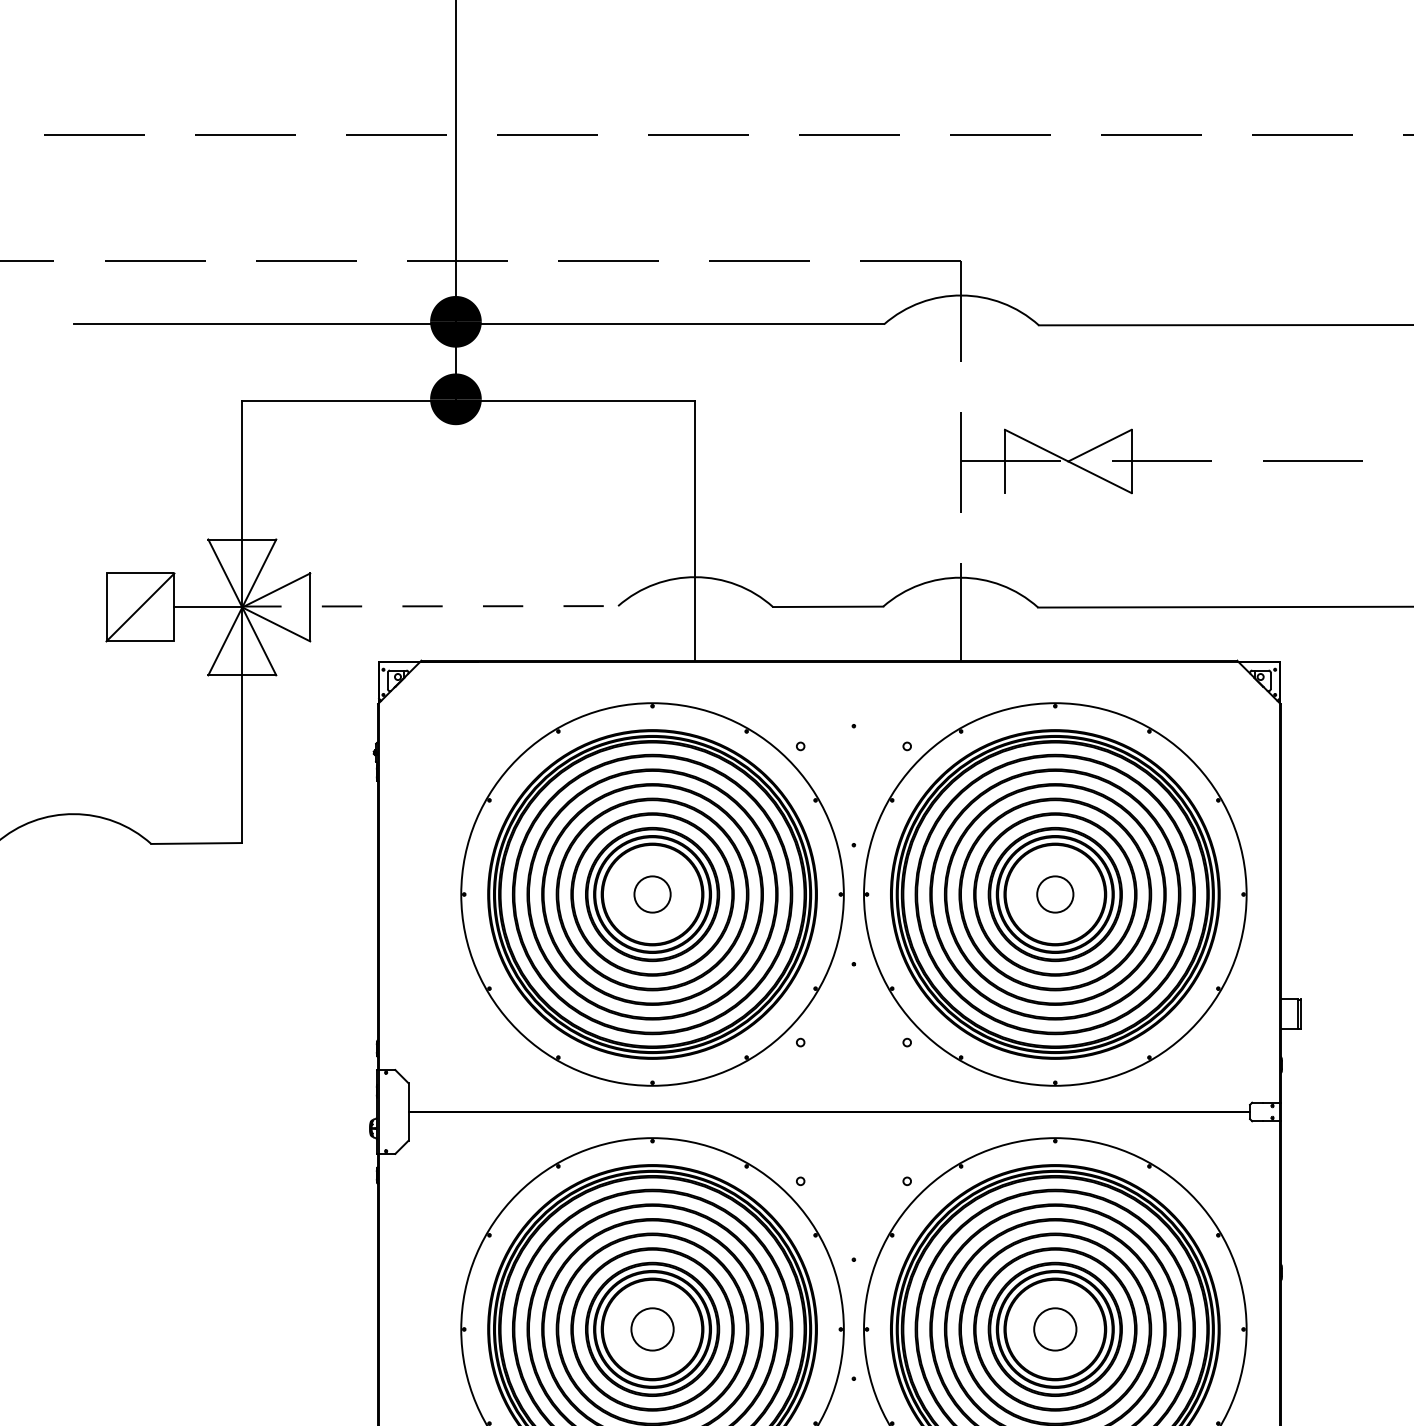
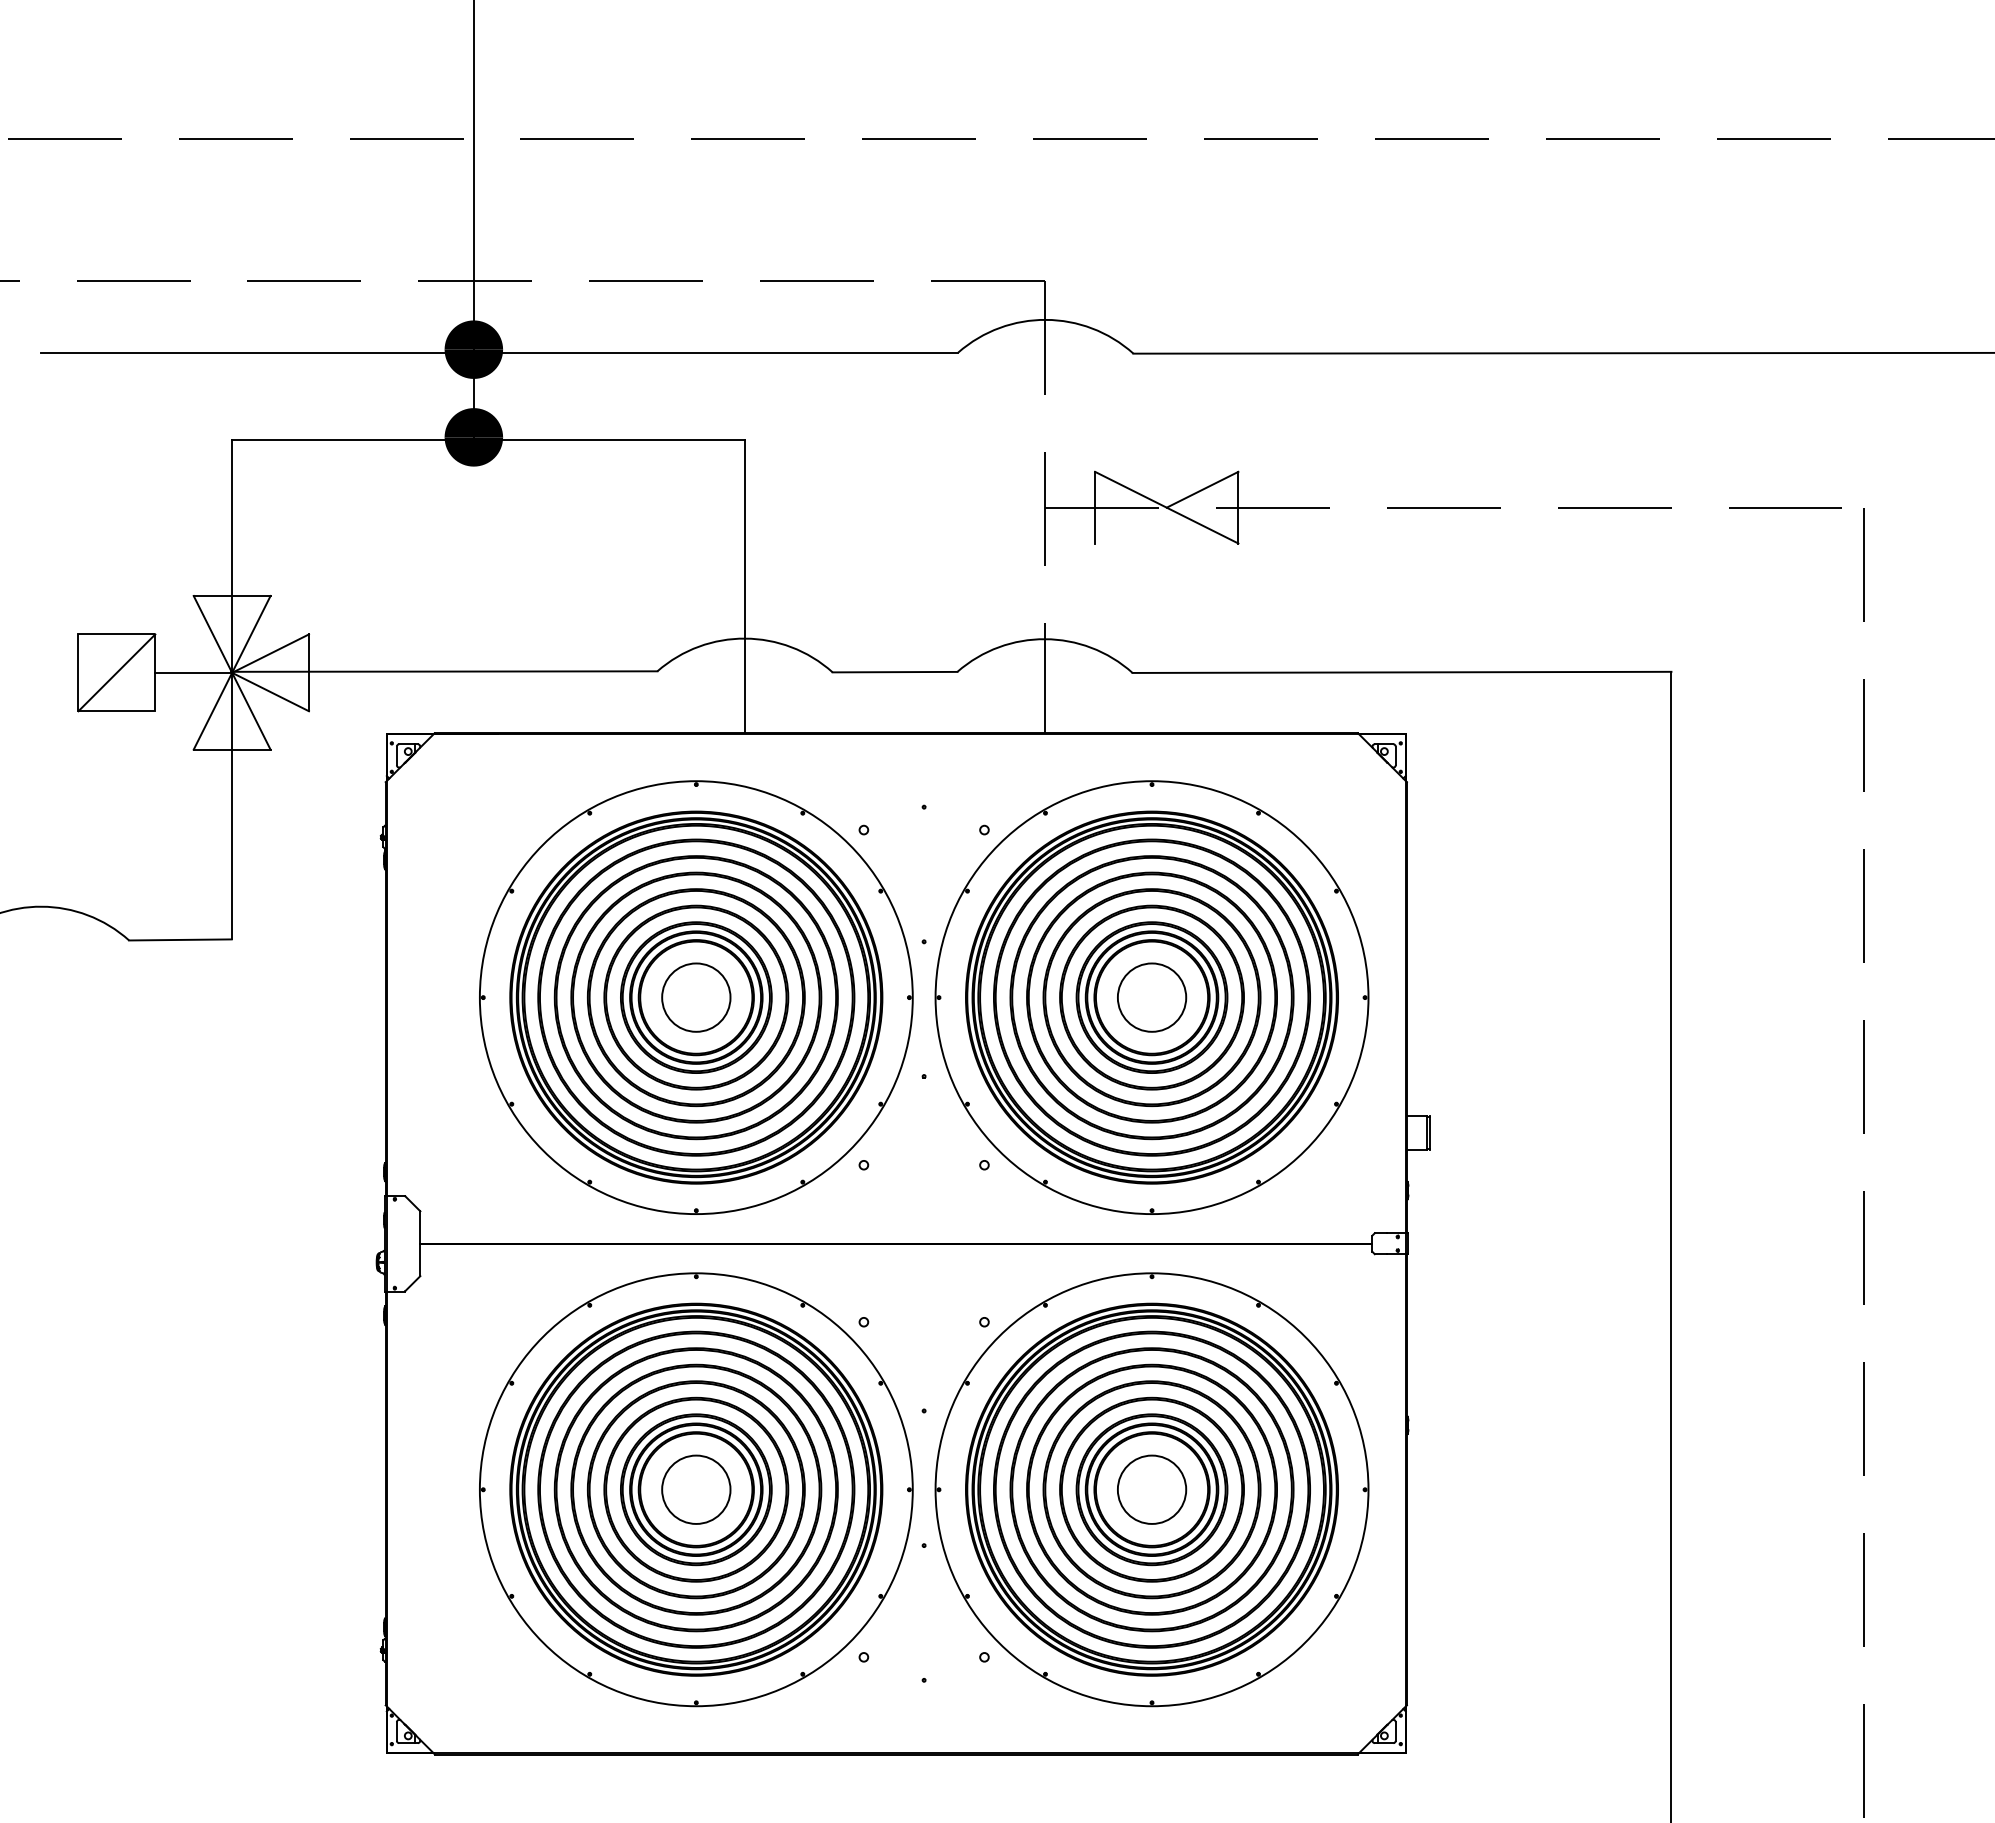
line: (429, 606) -> (444, 671), dashed -> solid
circle: (652, 894) -> (696, 997), size x1.67
circle: (1054, 894) -> (1151, 997), size x1.67
circle: (652, 1329) -> (696, 1489), size x1.43
circle: (1054, 1329) -> (1151, 1489), size x1.43

